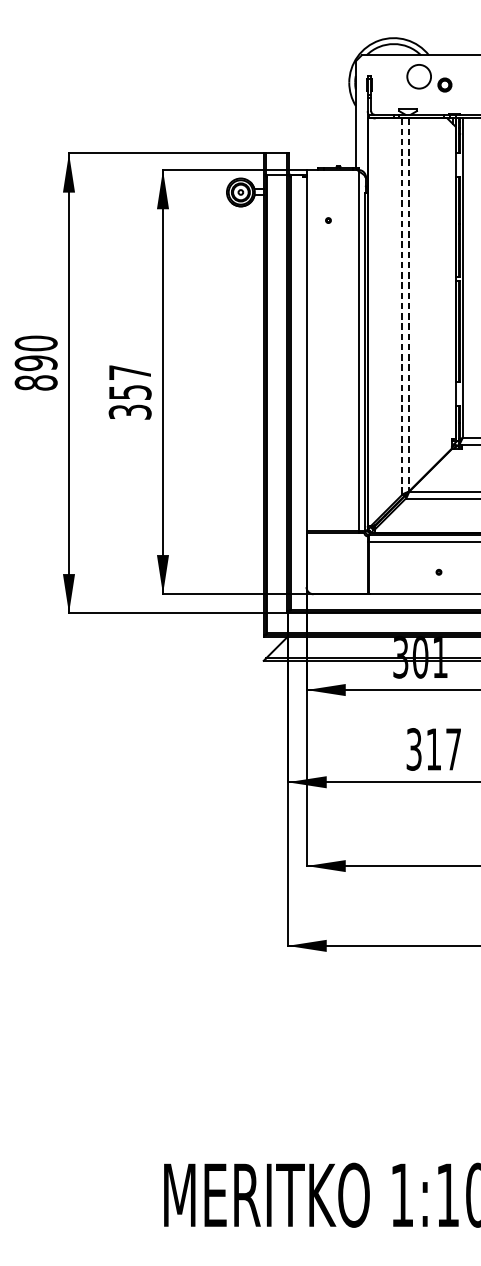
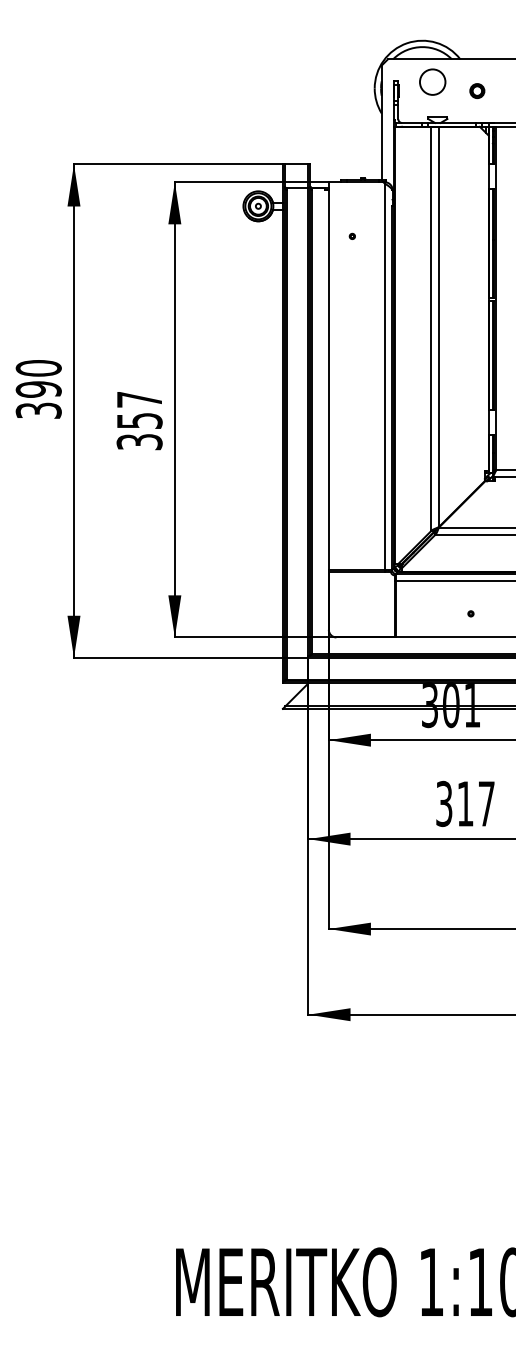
circle: (418, 76) -> (432, 81), moved
line: (408, 305) -> (438, 327), dashed -> solid
line: (402, 307) -> (431, 329), dashed -> solid
text: (35, 382) -> (38, 410), 890 -> 390

